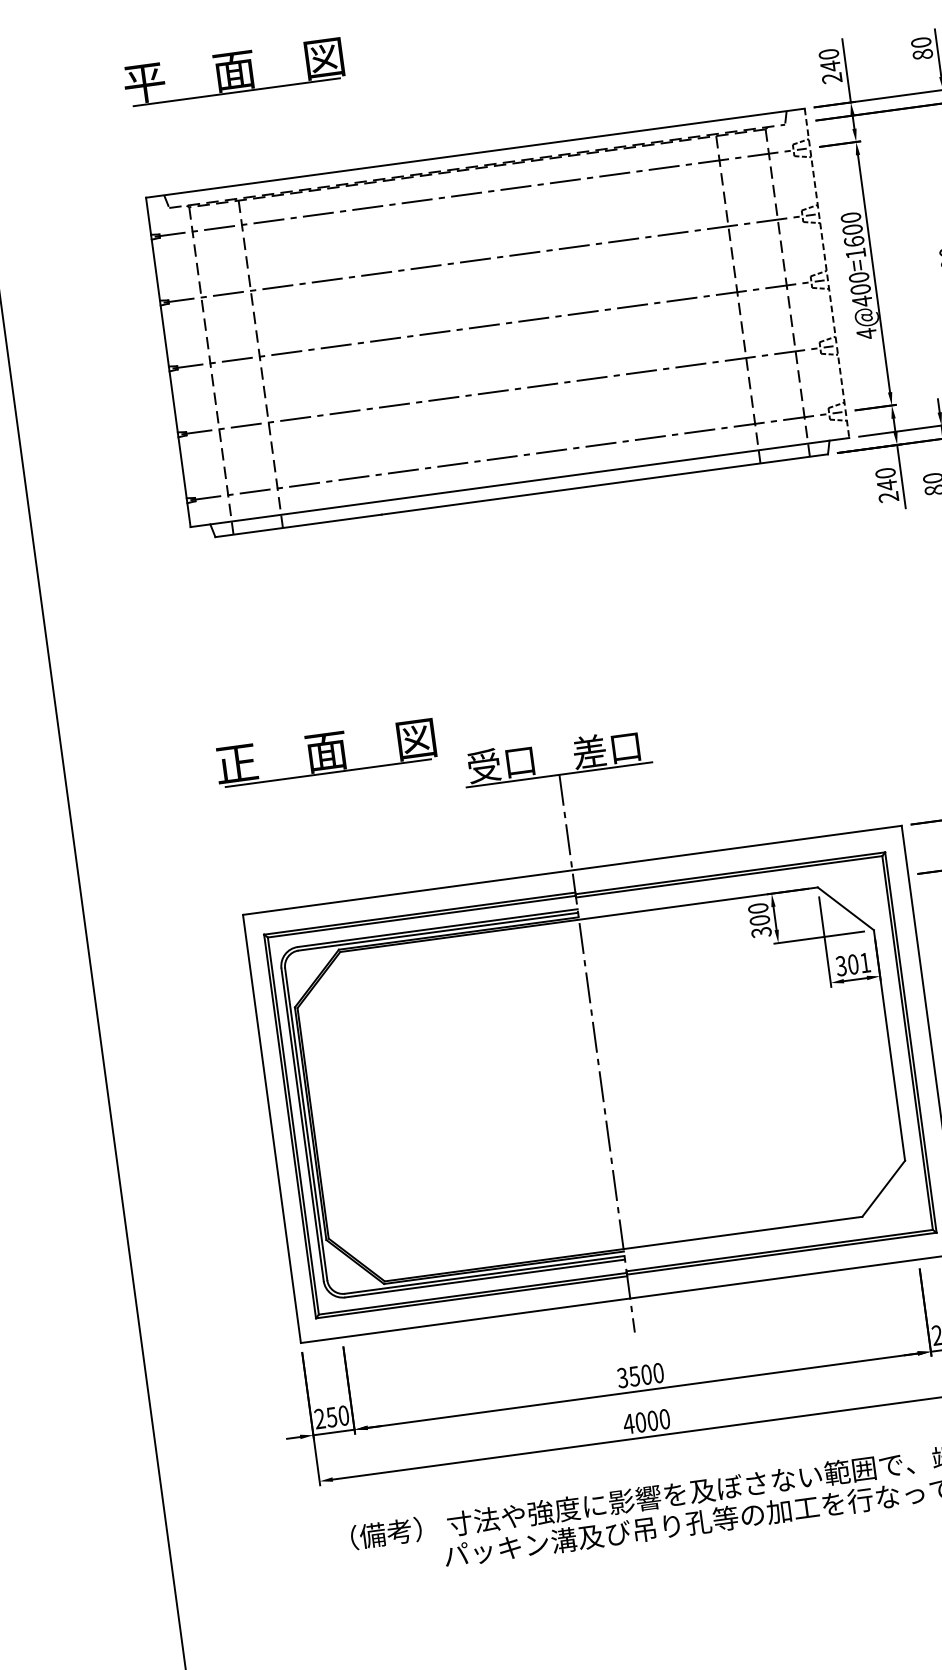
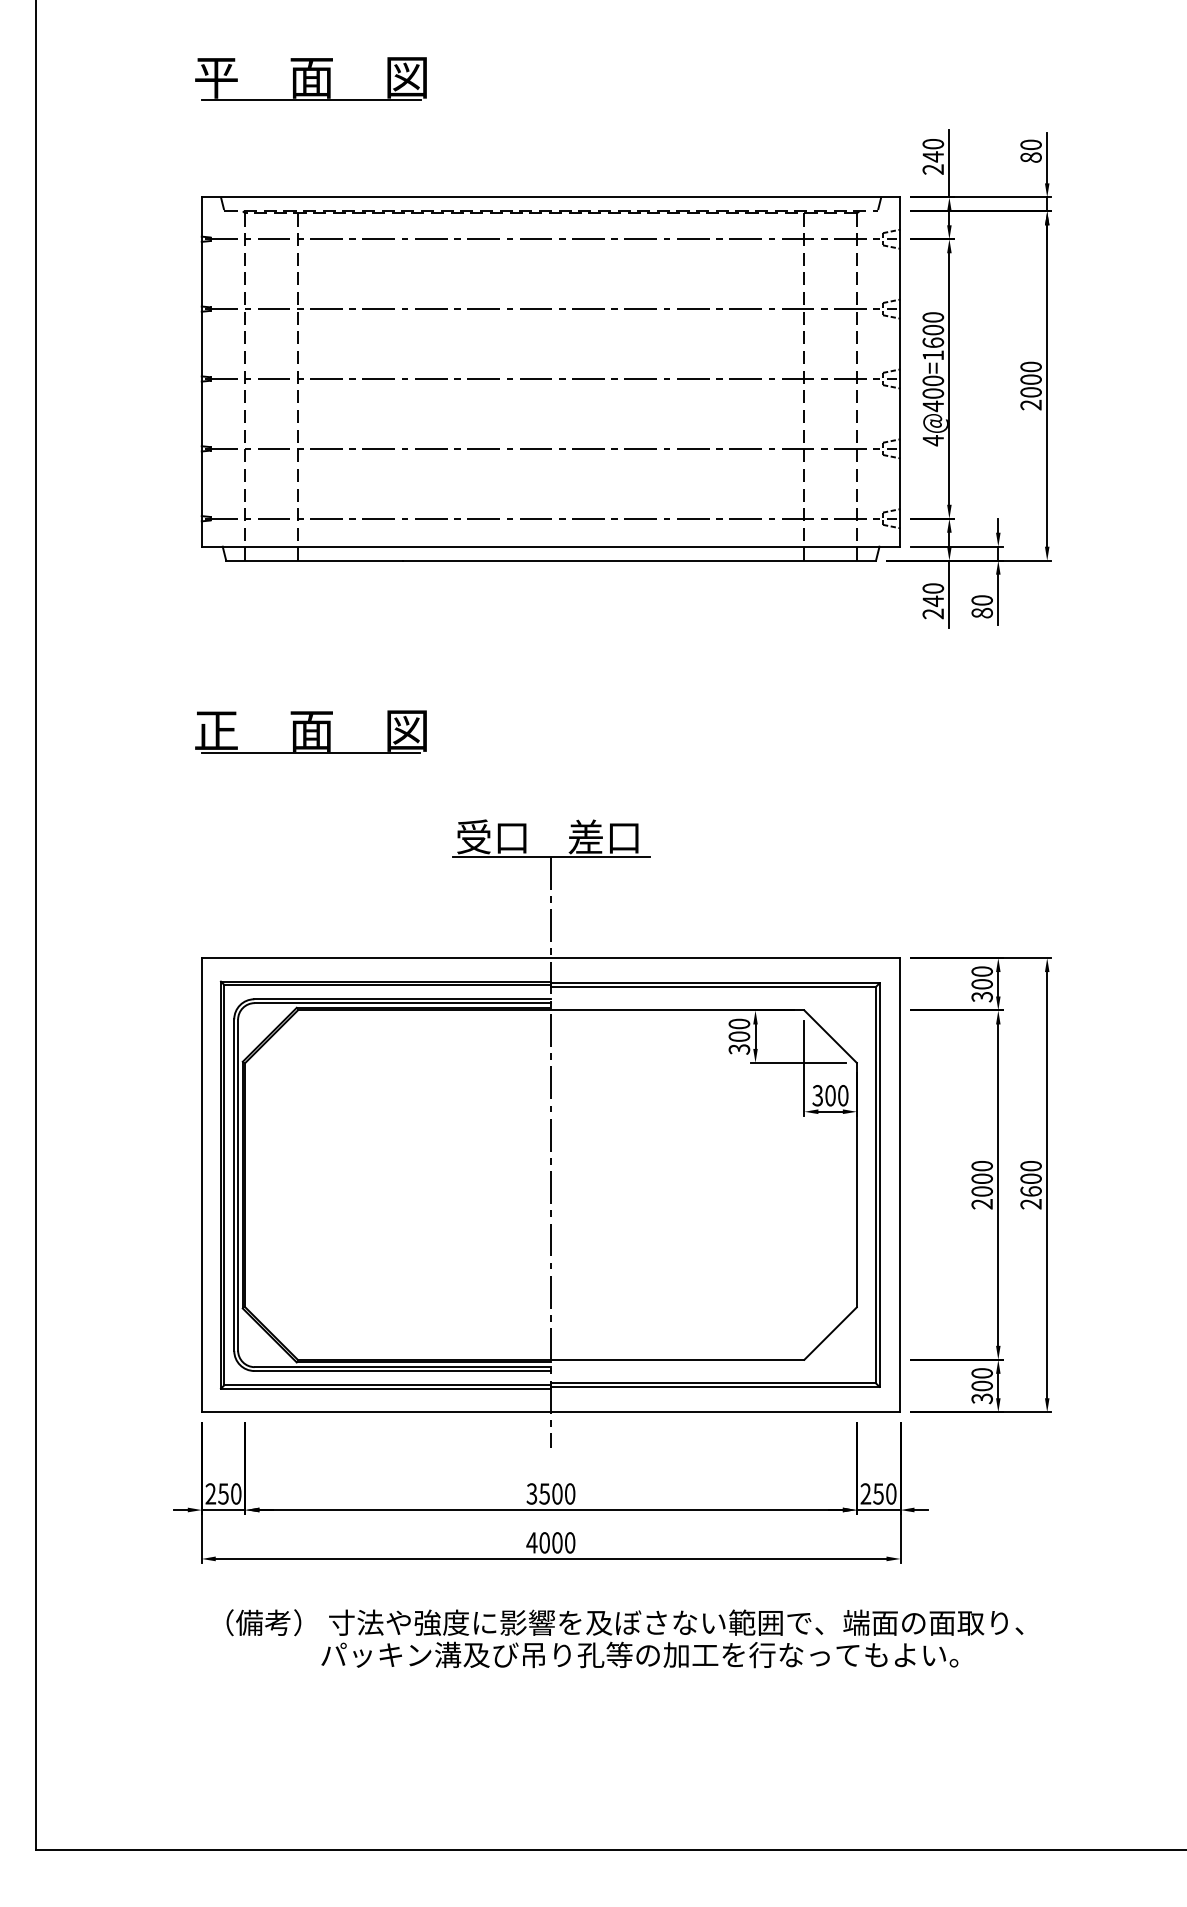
line: (827, 273) -> (900, 372), dashed -> solid
part: (325, 752) -> (310, 731), moved
text: (865, 962) -> (843, 1095), 301 -> 300

